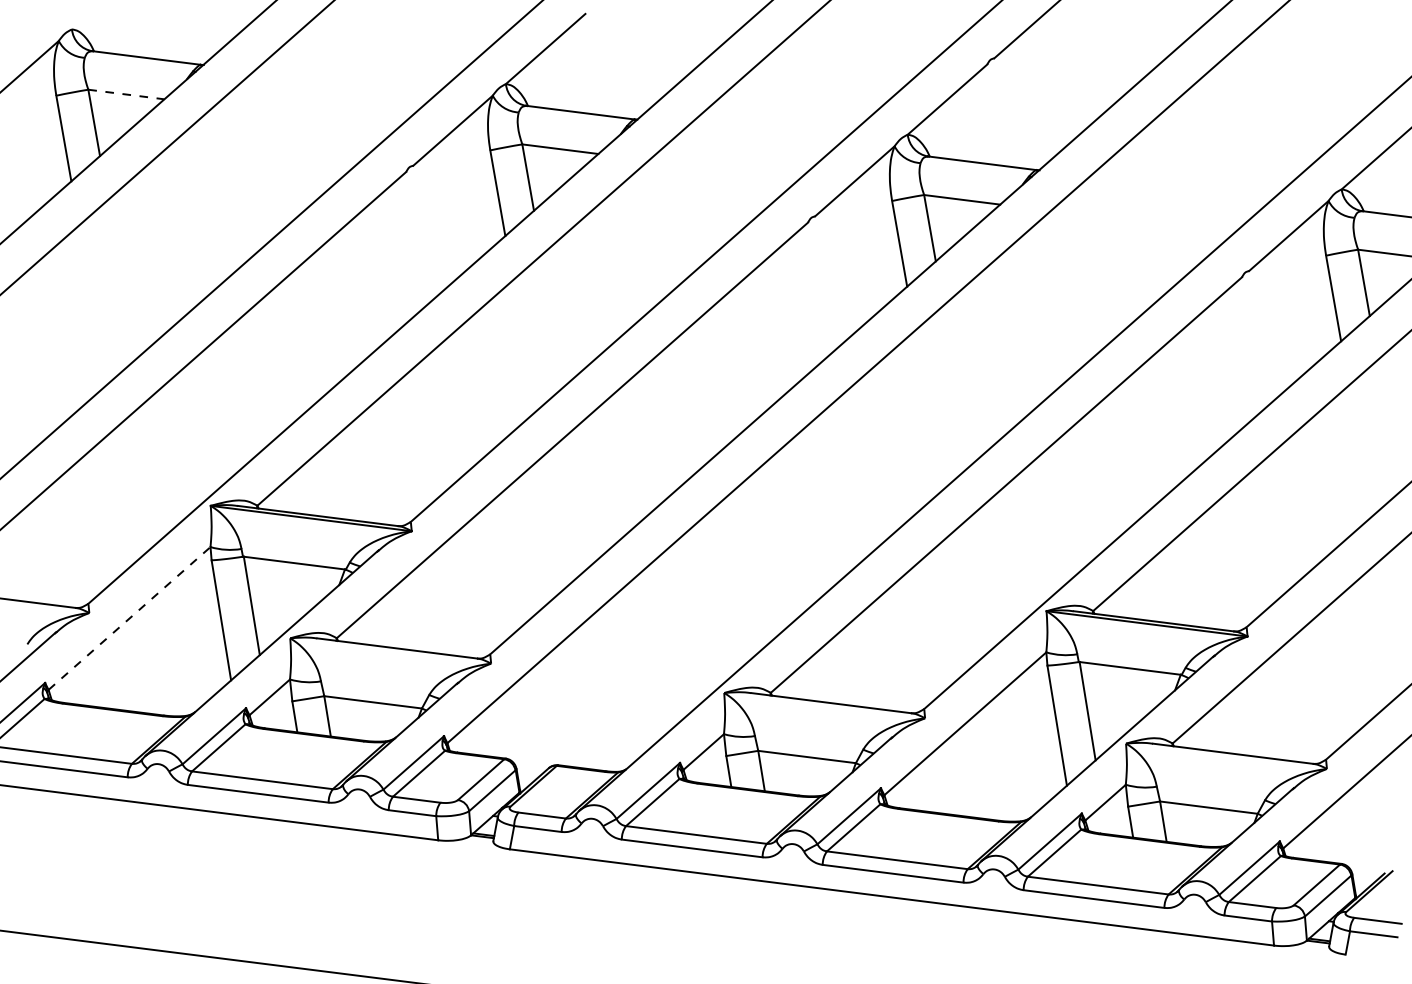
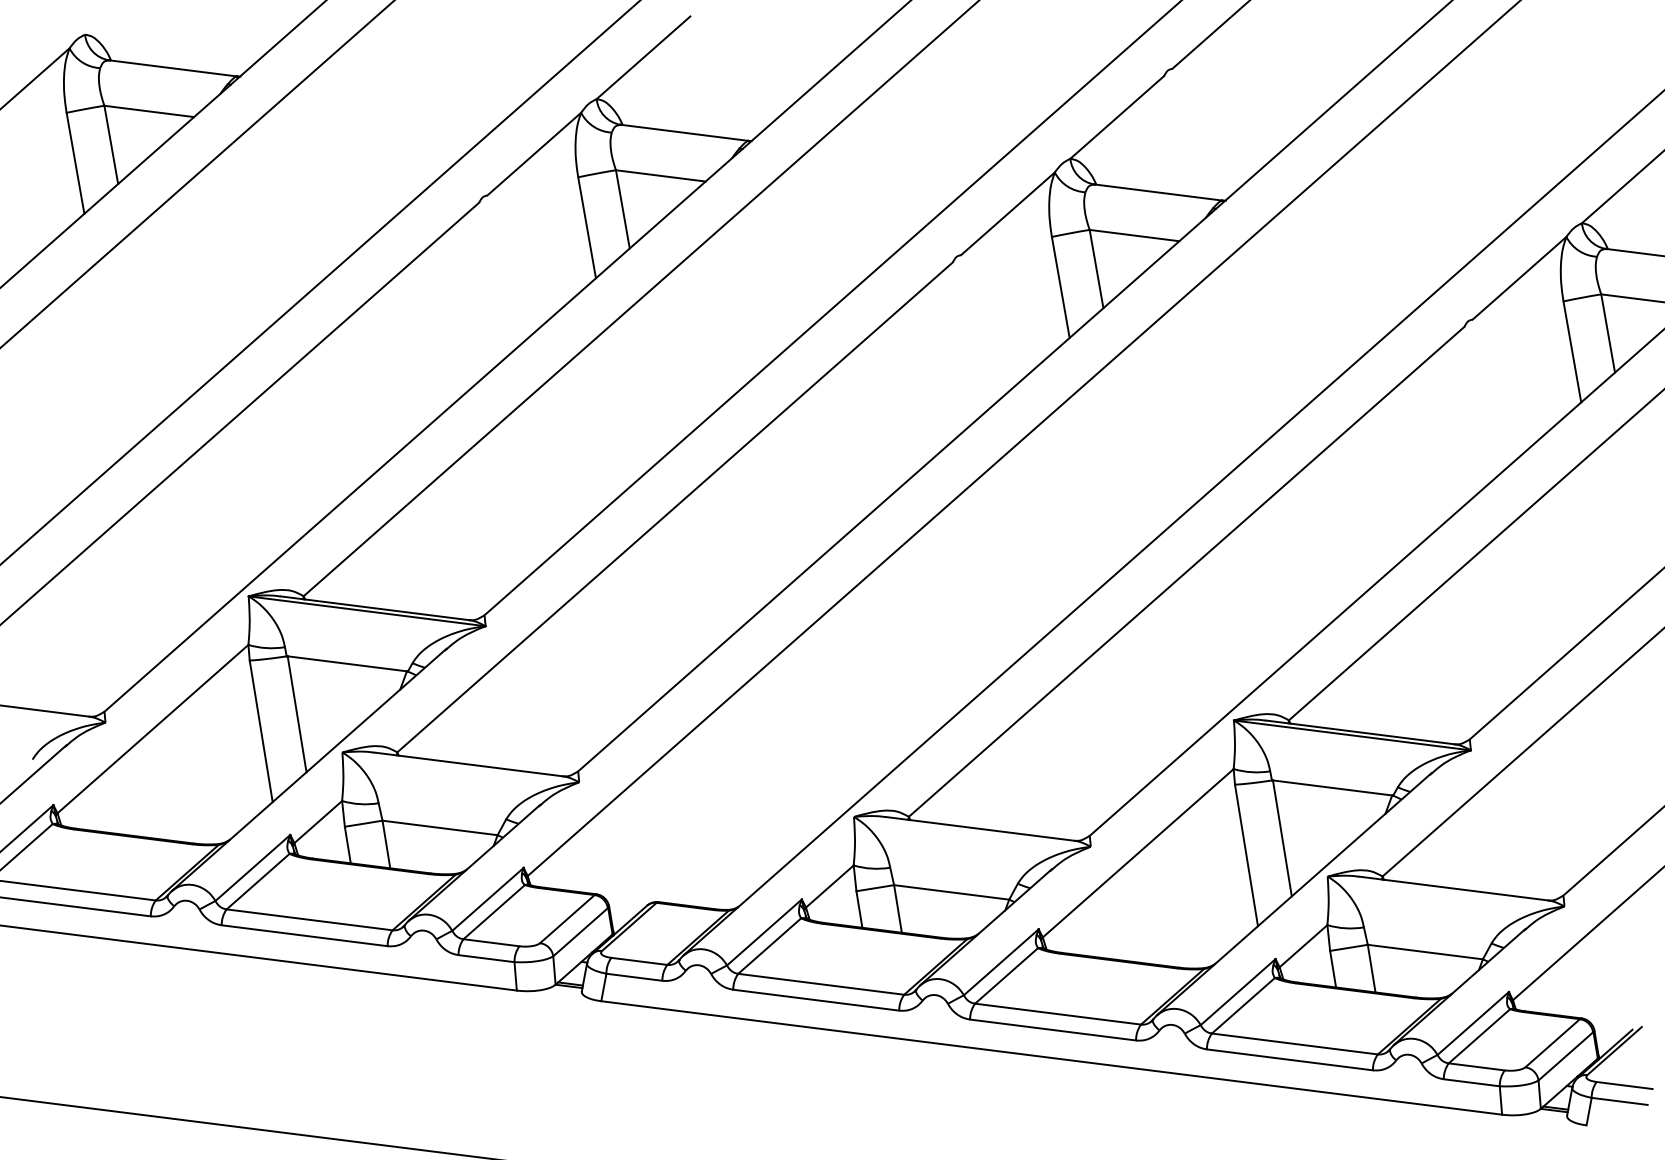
line: (126, 94) -> (149, 111), dashed -> solid
line: (130, 617) -> (153, 728), dashed -> solid

